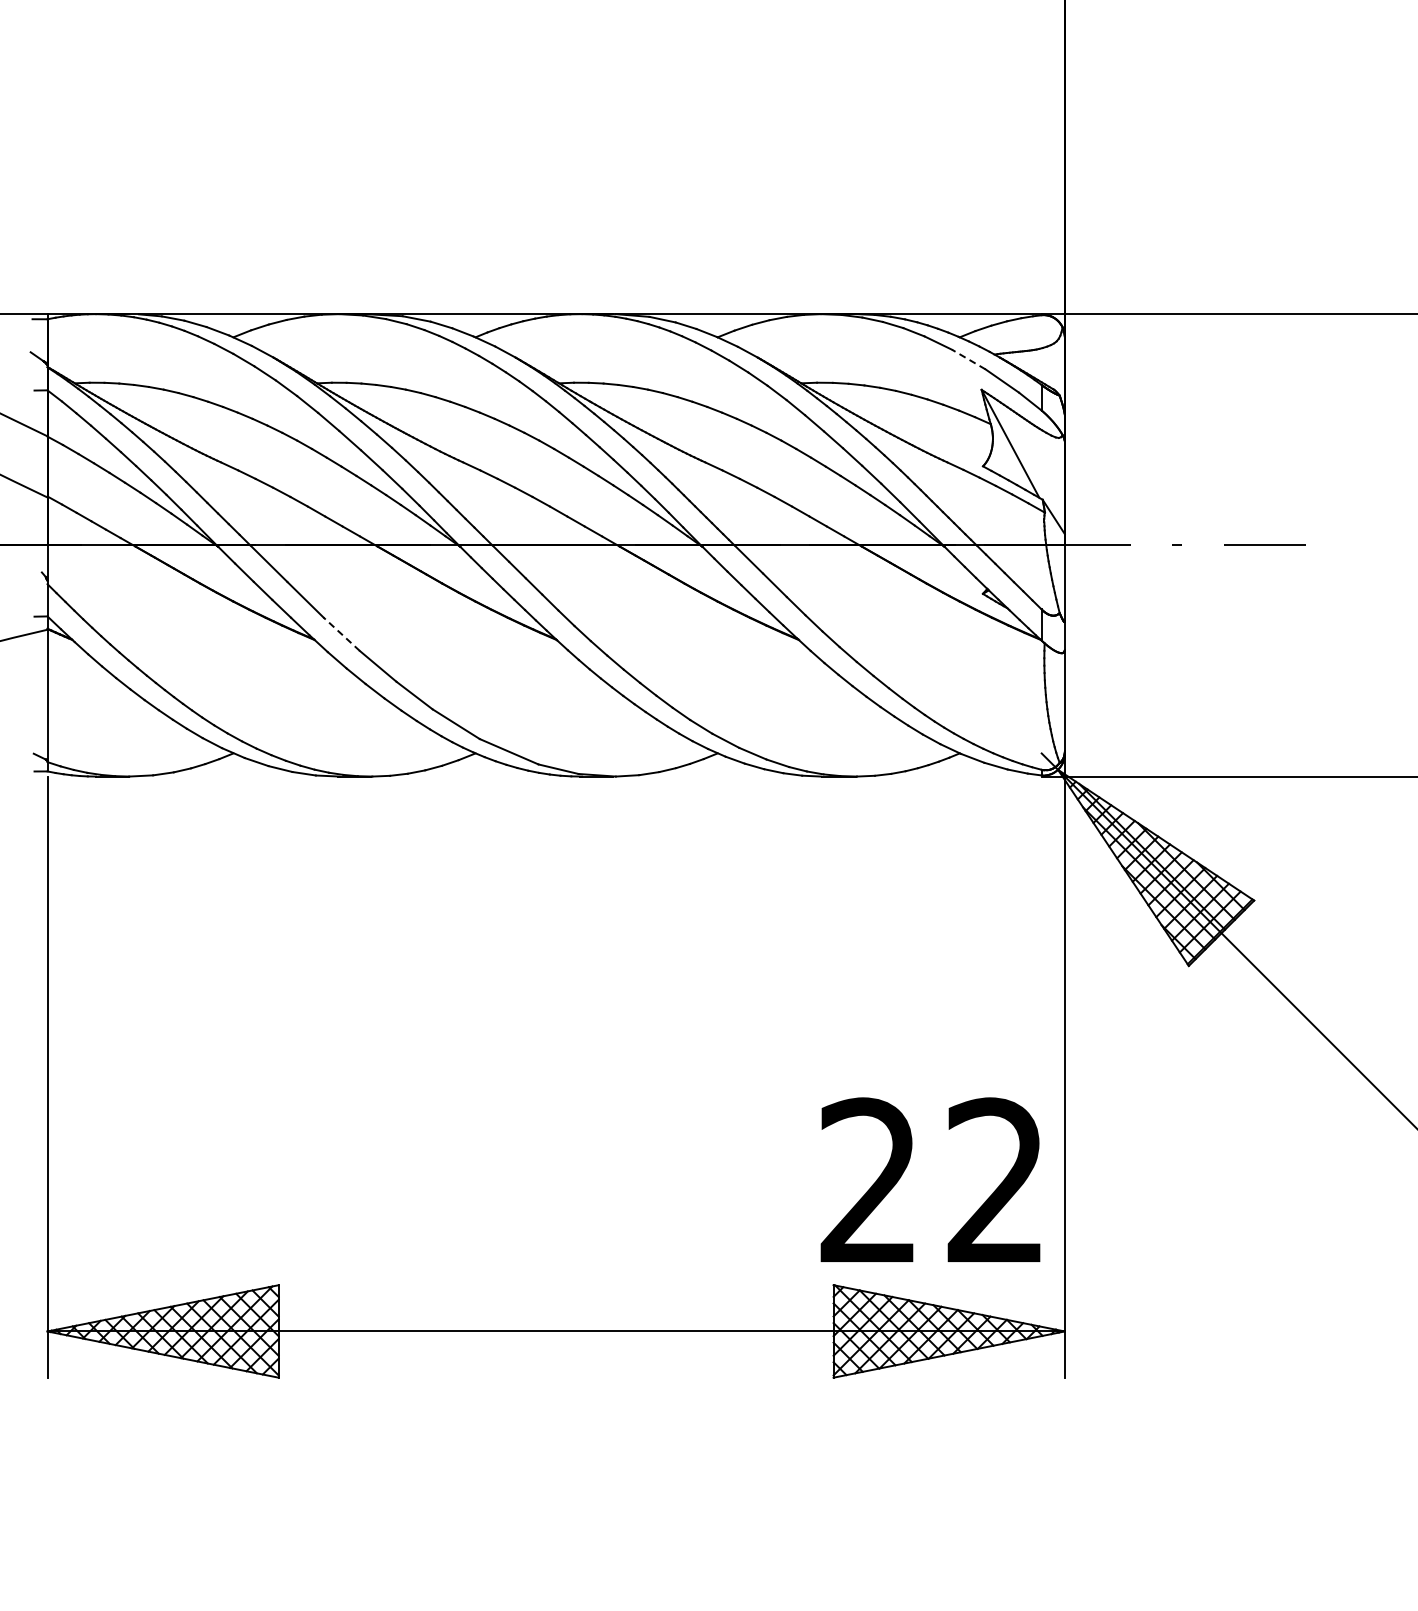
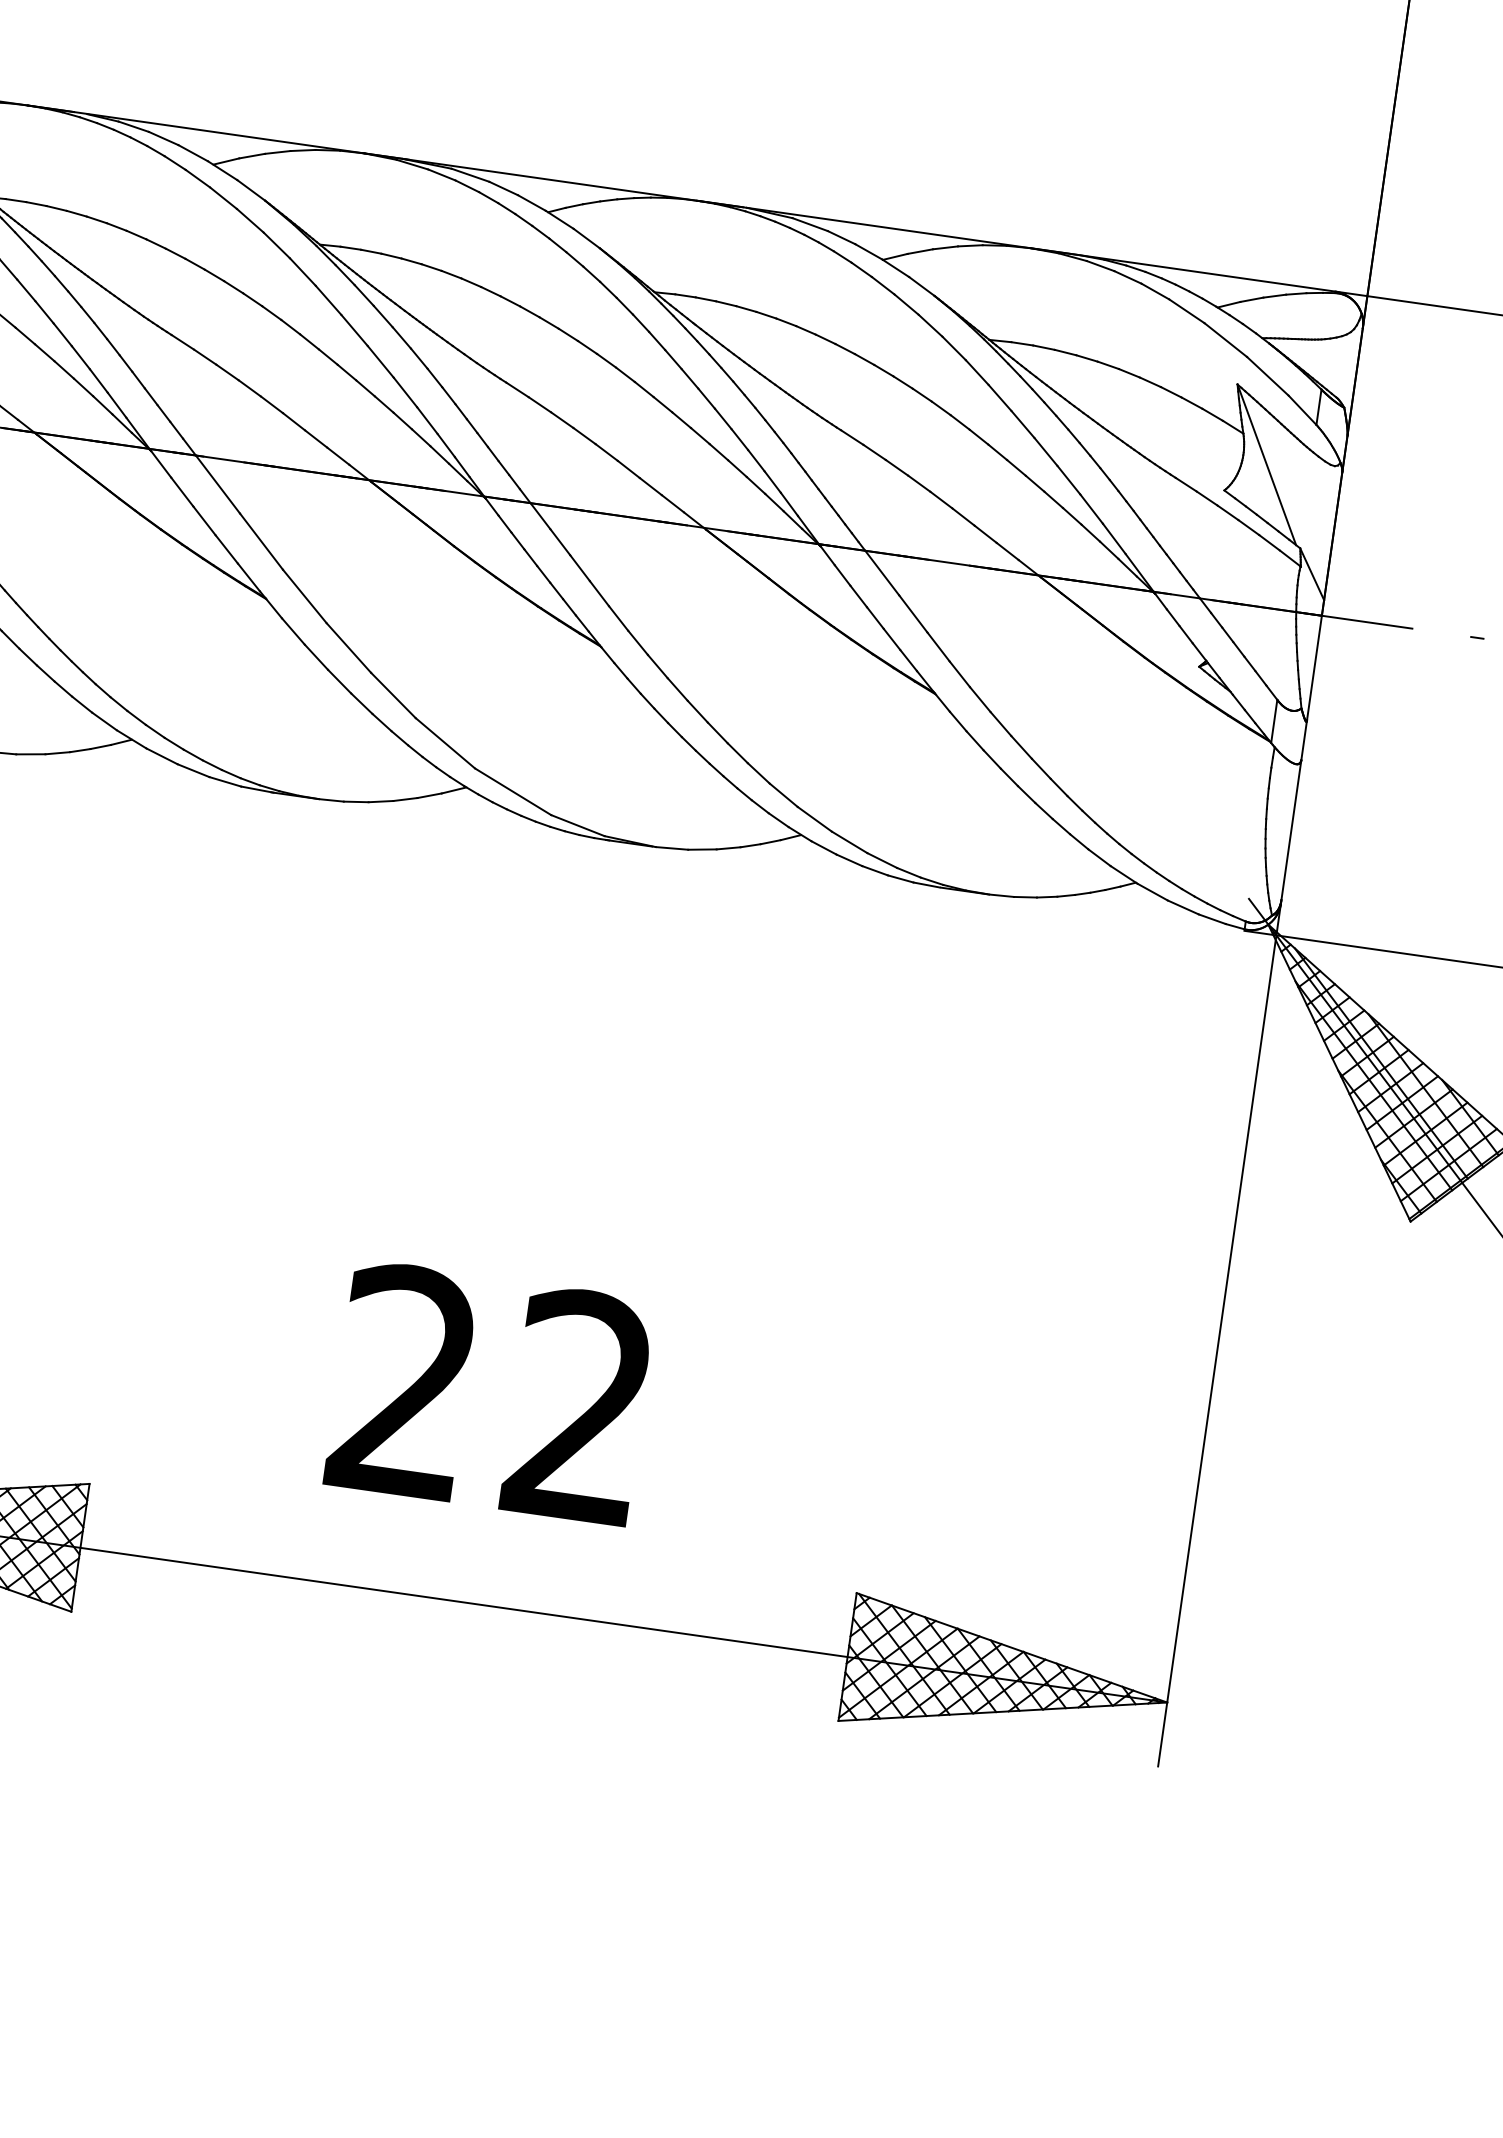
line: (968, 359) -> (1225, 339), dashed -> solid
line: (341, 634) -> (304, 596), dashed -> solid
text: (930, 1179) -> (490, 1391), moved

